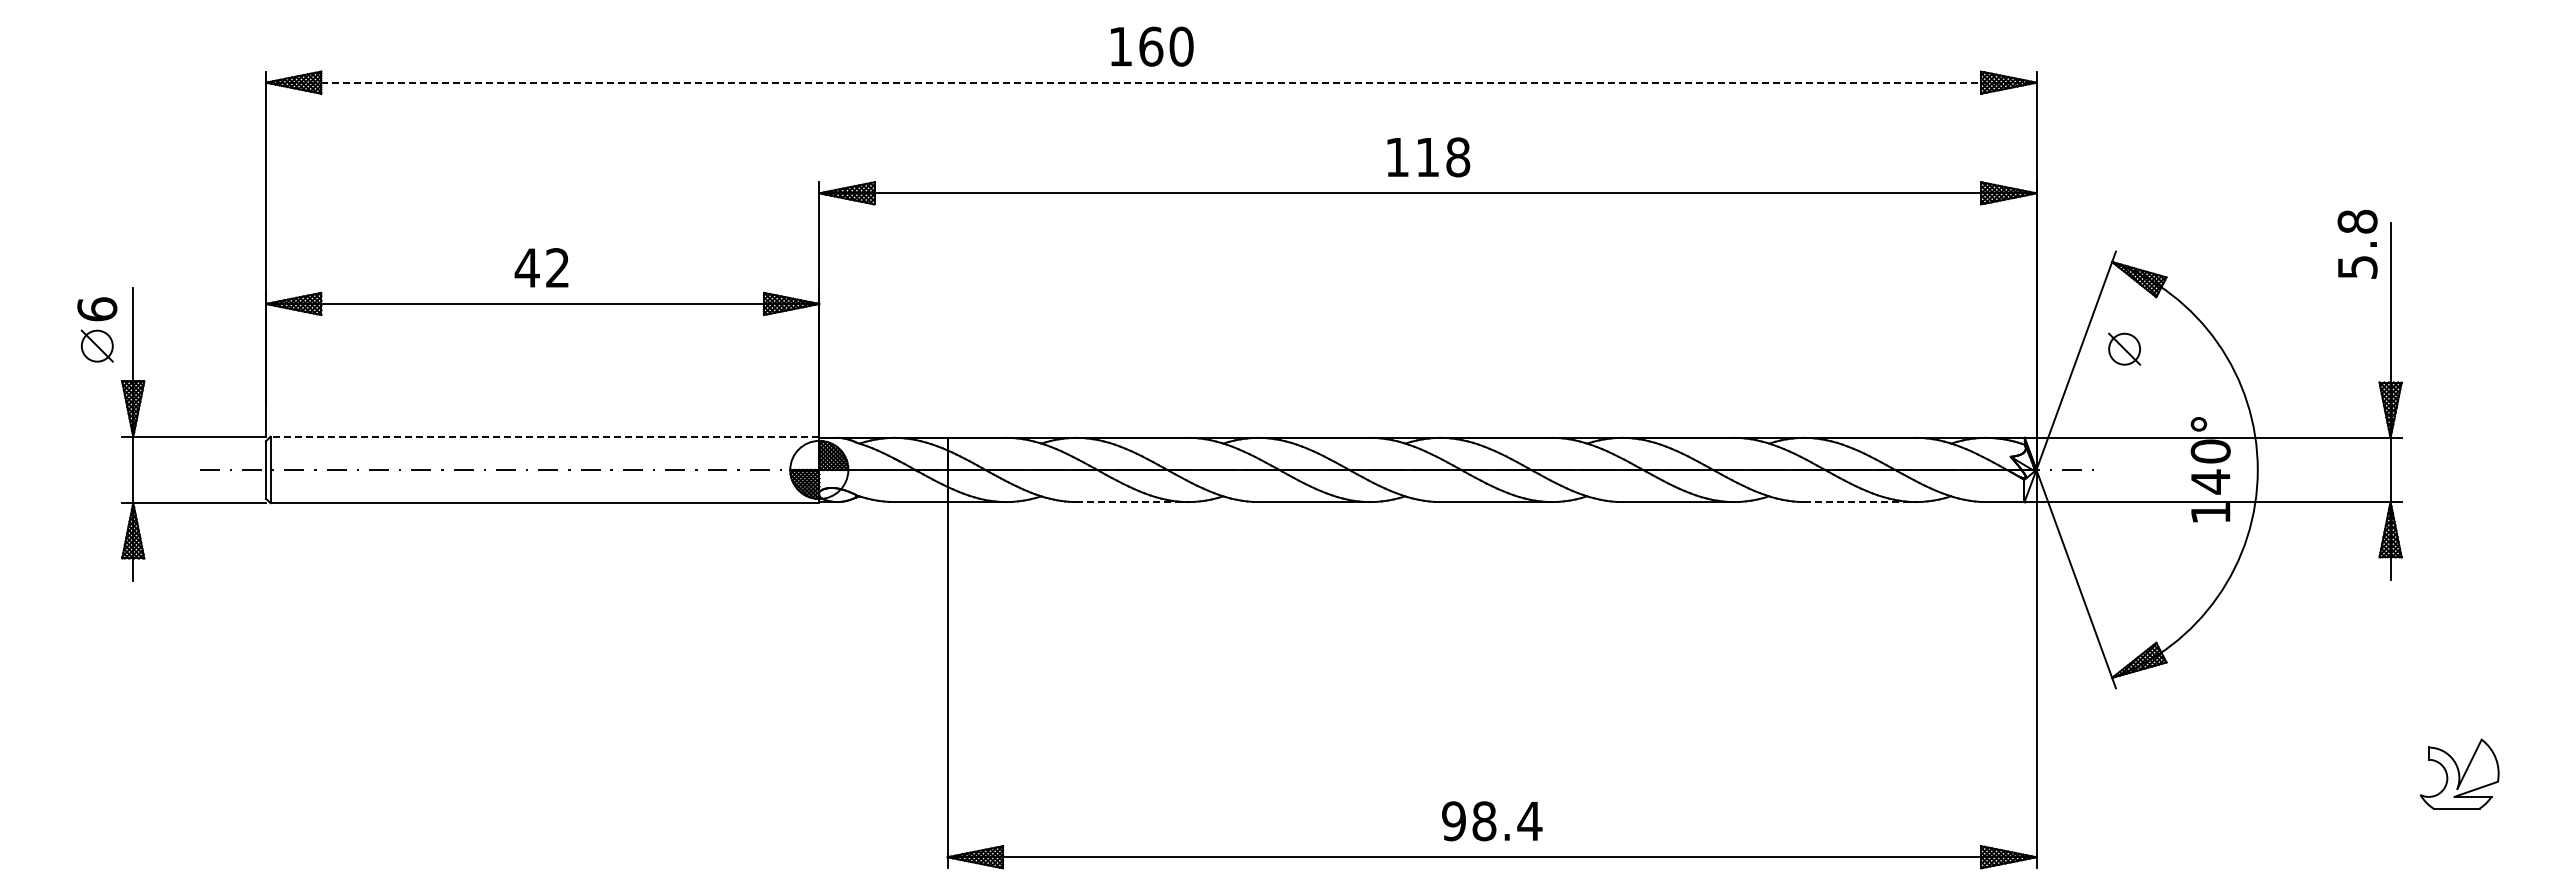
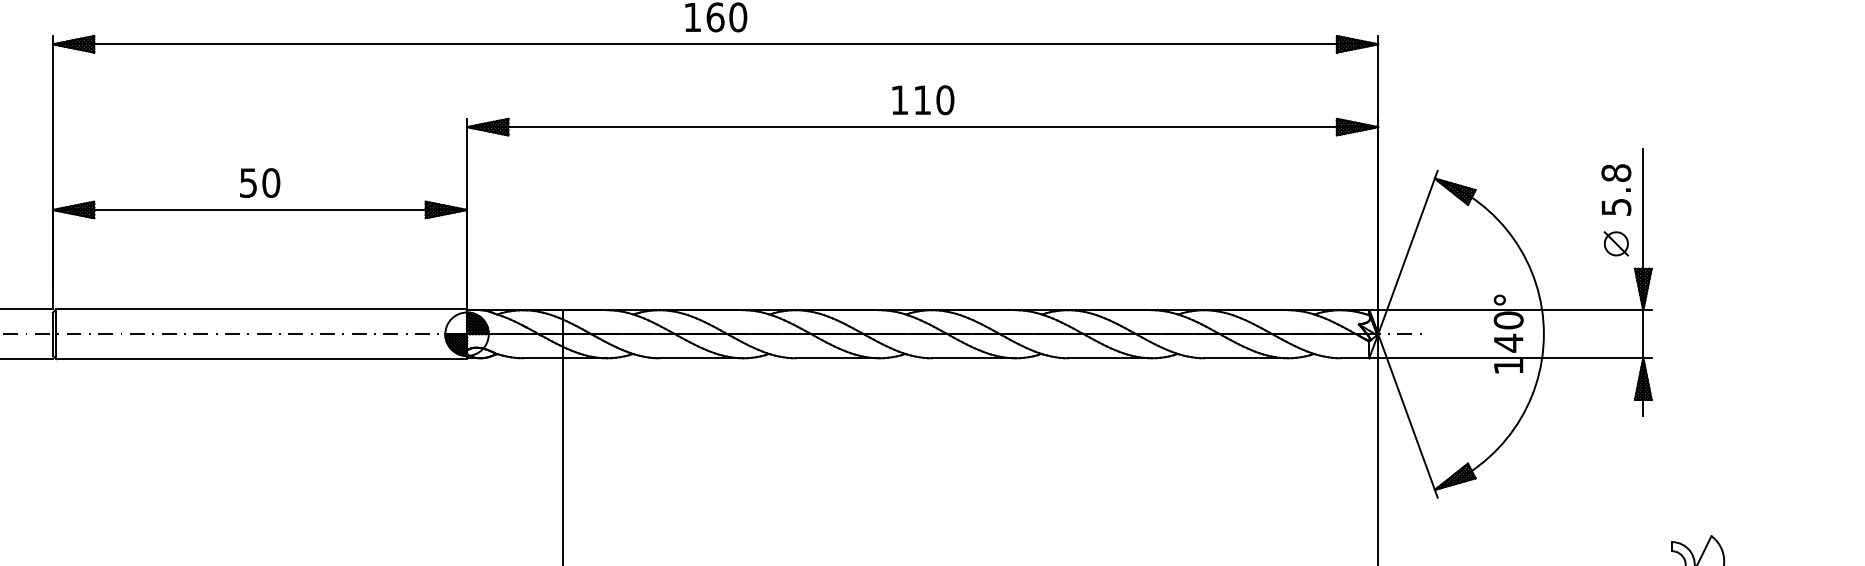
line: (1151, 82) -> (715, 44), dashed -> solid
text: (1458, 157) -> (945, 100), 118 -> 110
text: (2357, 243) -> (1616, 189), moved
text: (541, 268) -> (259, 183), 42 -> 50
part: (2124, 348) -> (1616, 243), moved
line: (544, 436) -> (261, 309), dashed -> solid
line: (1132, 502) -> (701, 358), dashed -> solid
line: (1860, 502) -> (1246, 358), dashed -> solid

